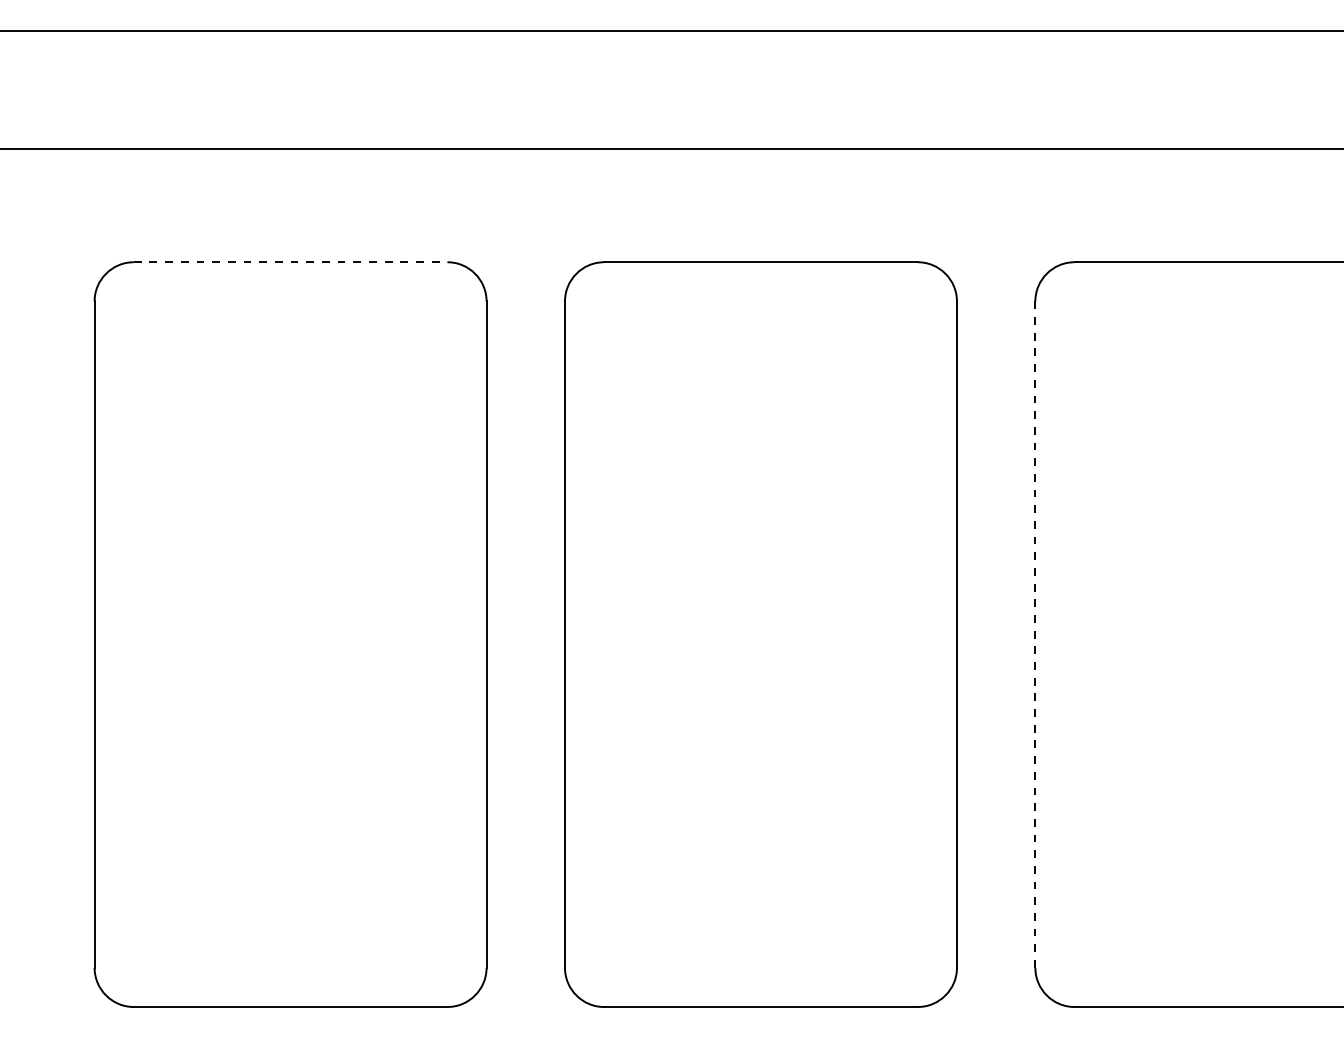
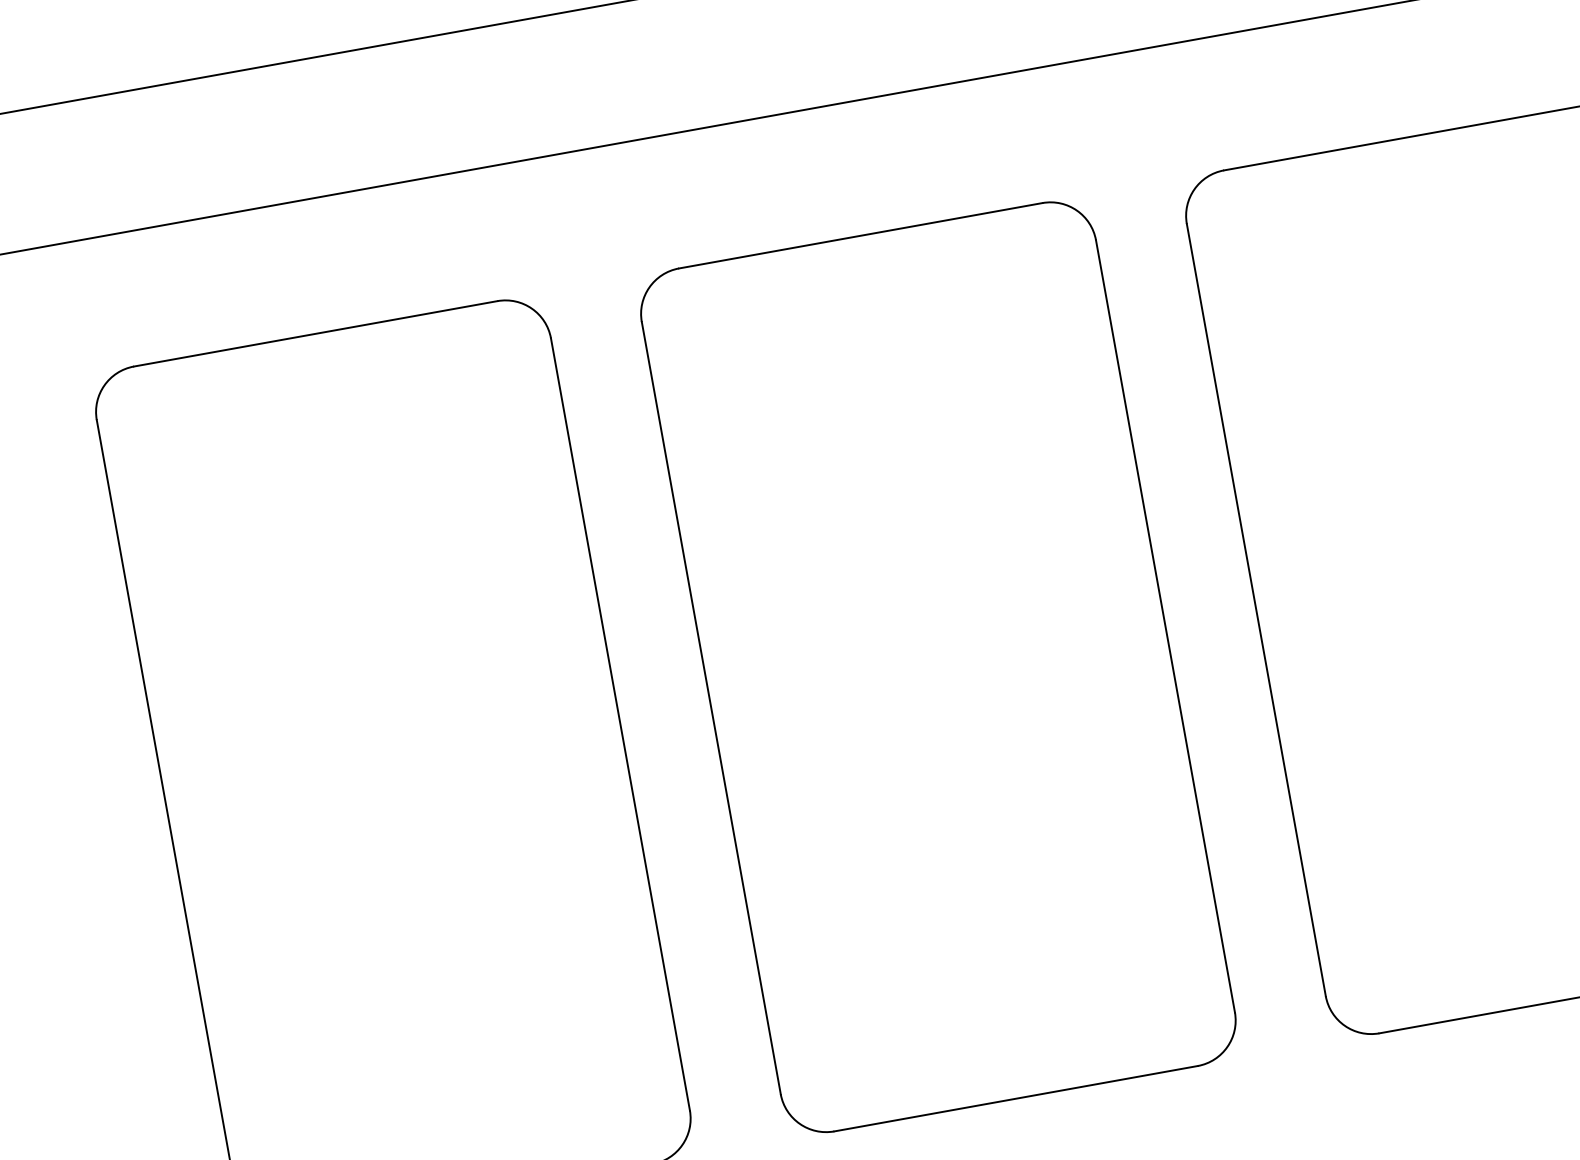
line: (290, 262) -> (315, 334), dashed -> solid
line: (1035, 634) -> (1256, 609), dashed -> solid

